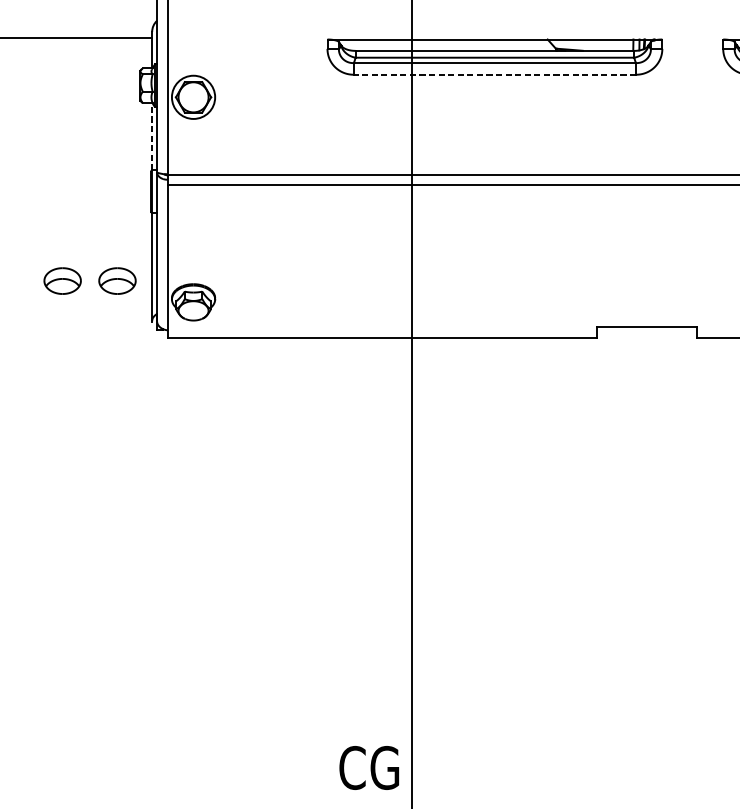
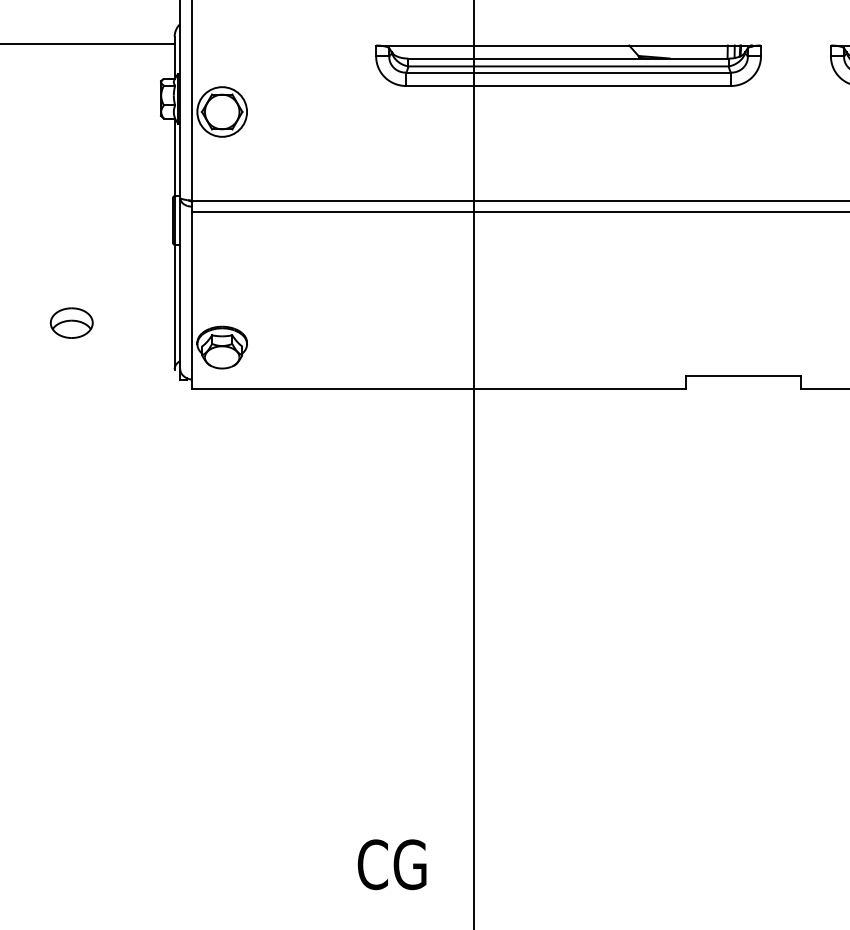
line: (494, 75) -> (568, 86), dashed -> solid
line: (152, 136) -> (174, 157), dashed -> solid
part: (117, 280) -> (134, 322), removed
text: (368, 767) -> (391, 864), moved

